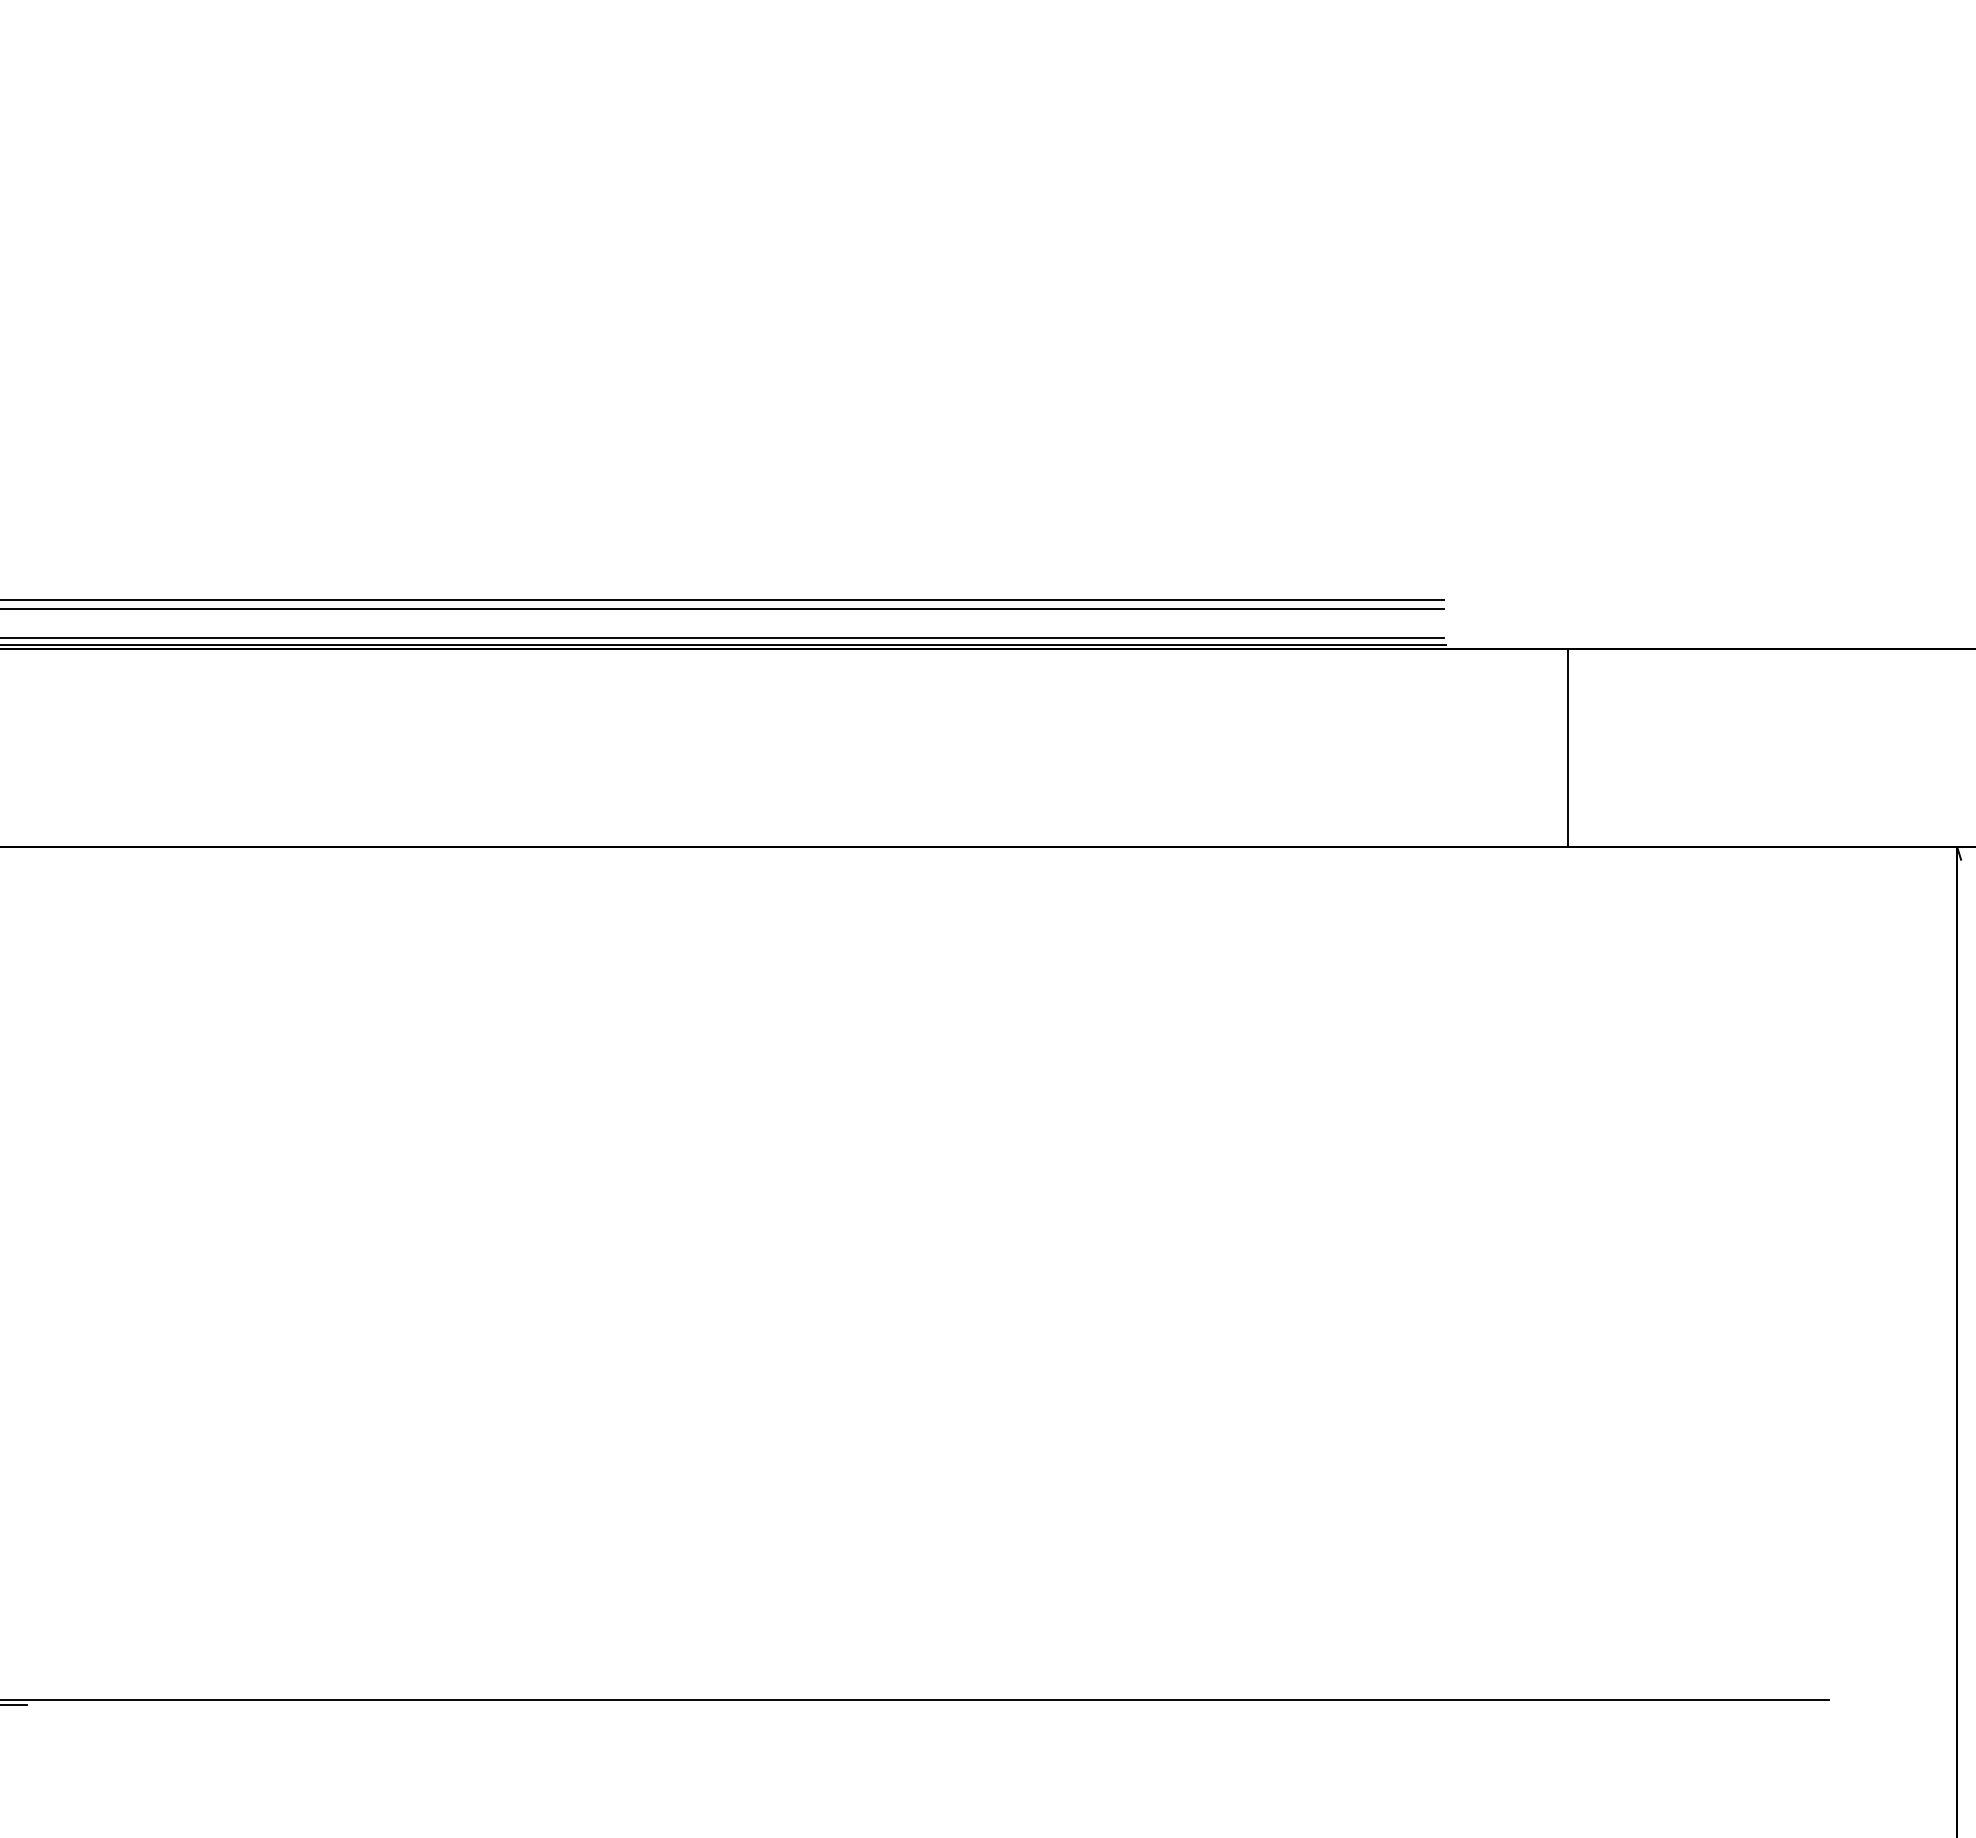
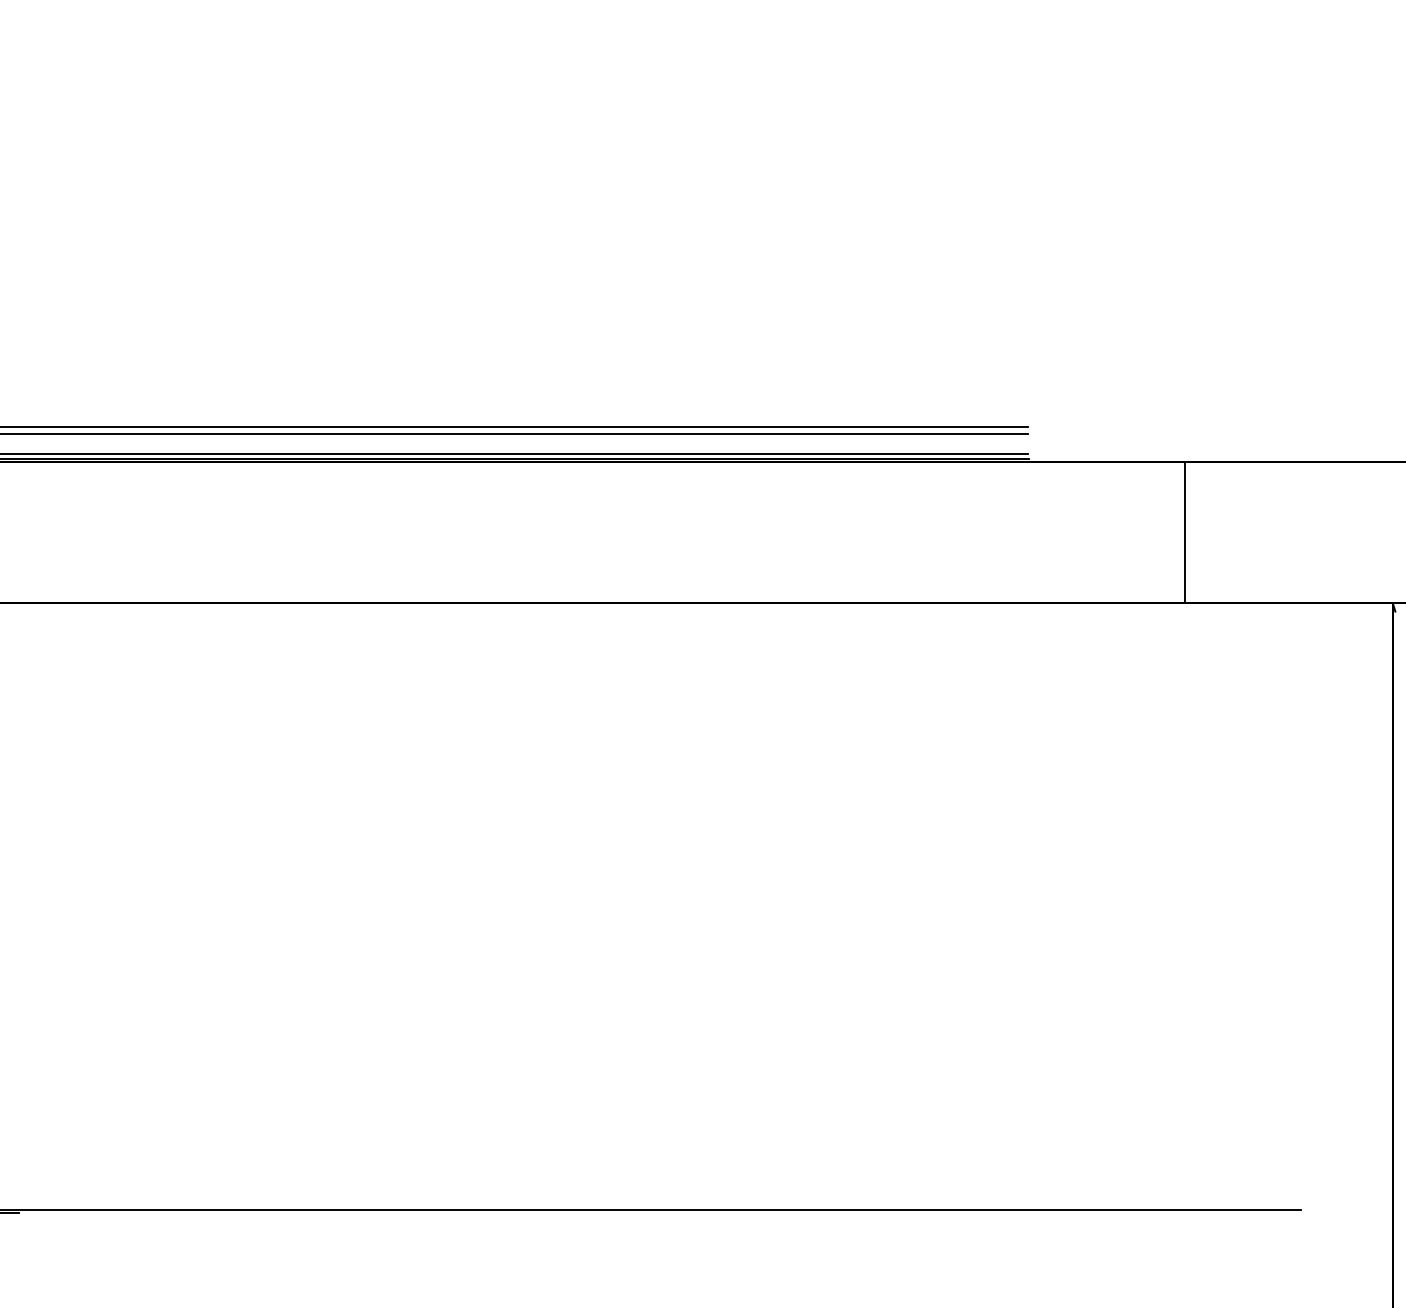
line: (1567, 748) -> (1185, 532), moved

